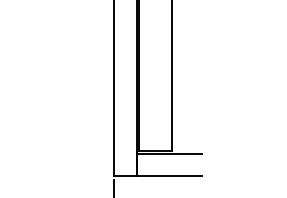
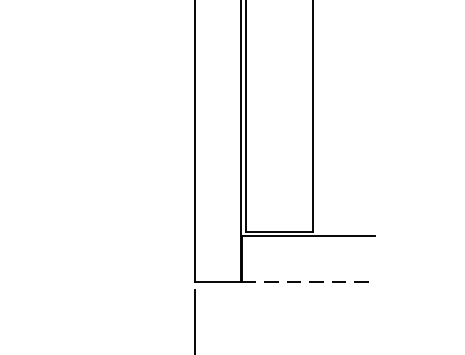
line: (169, 175) -> (308, 281), solid -> dashed

